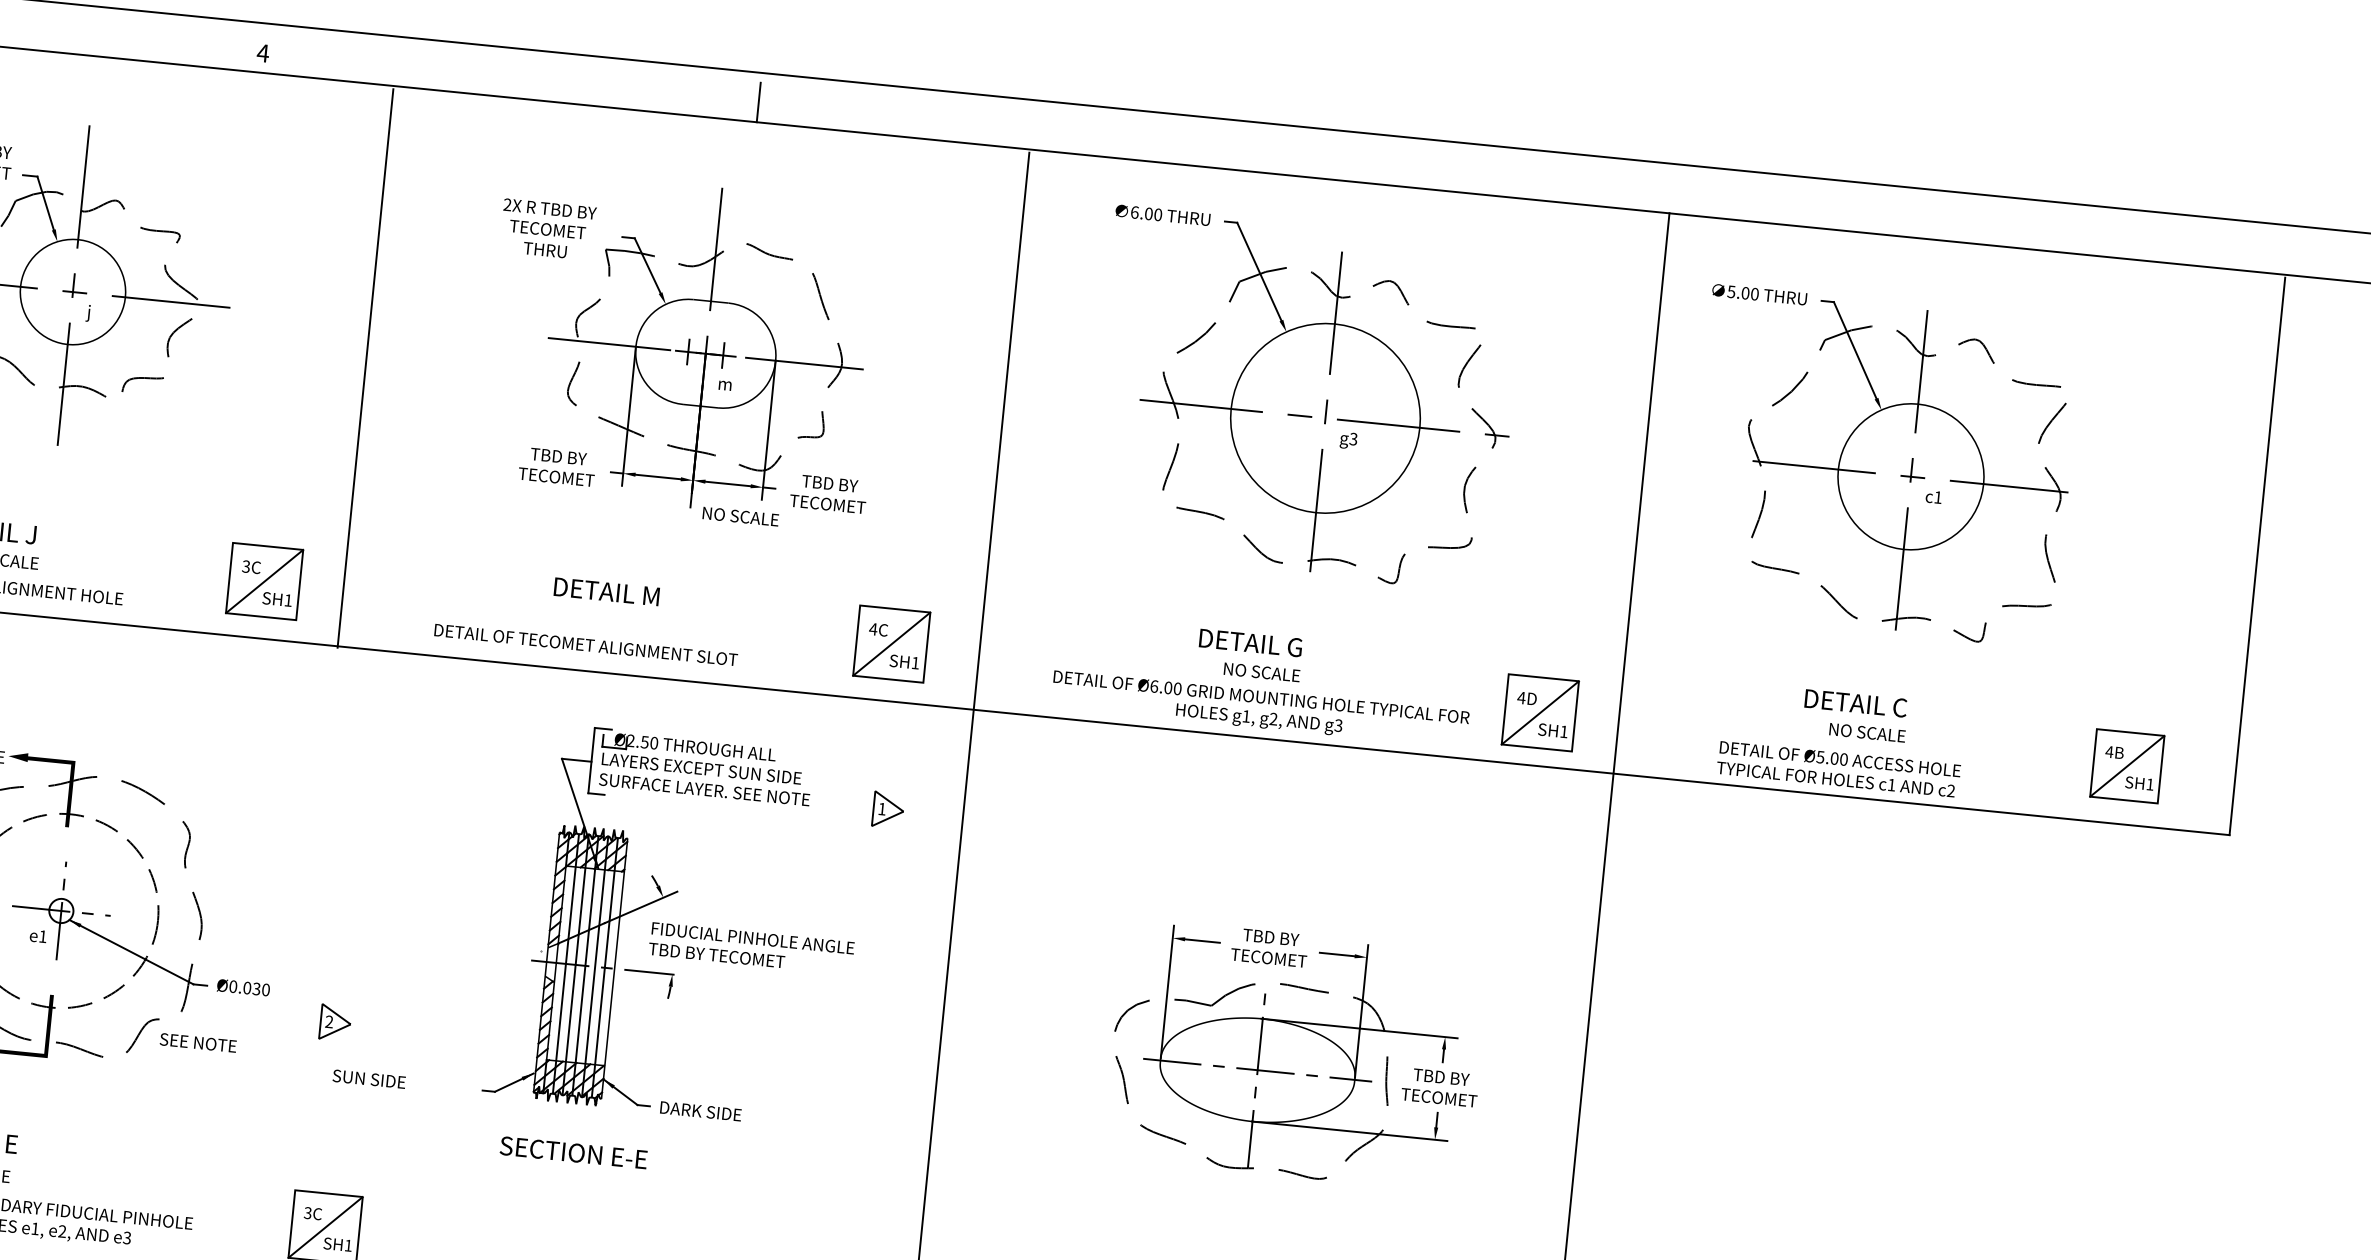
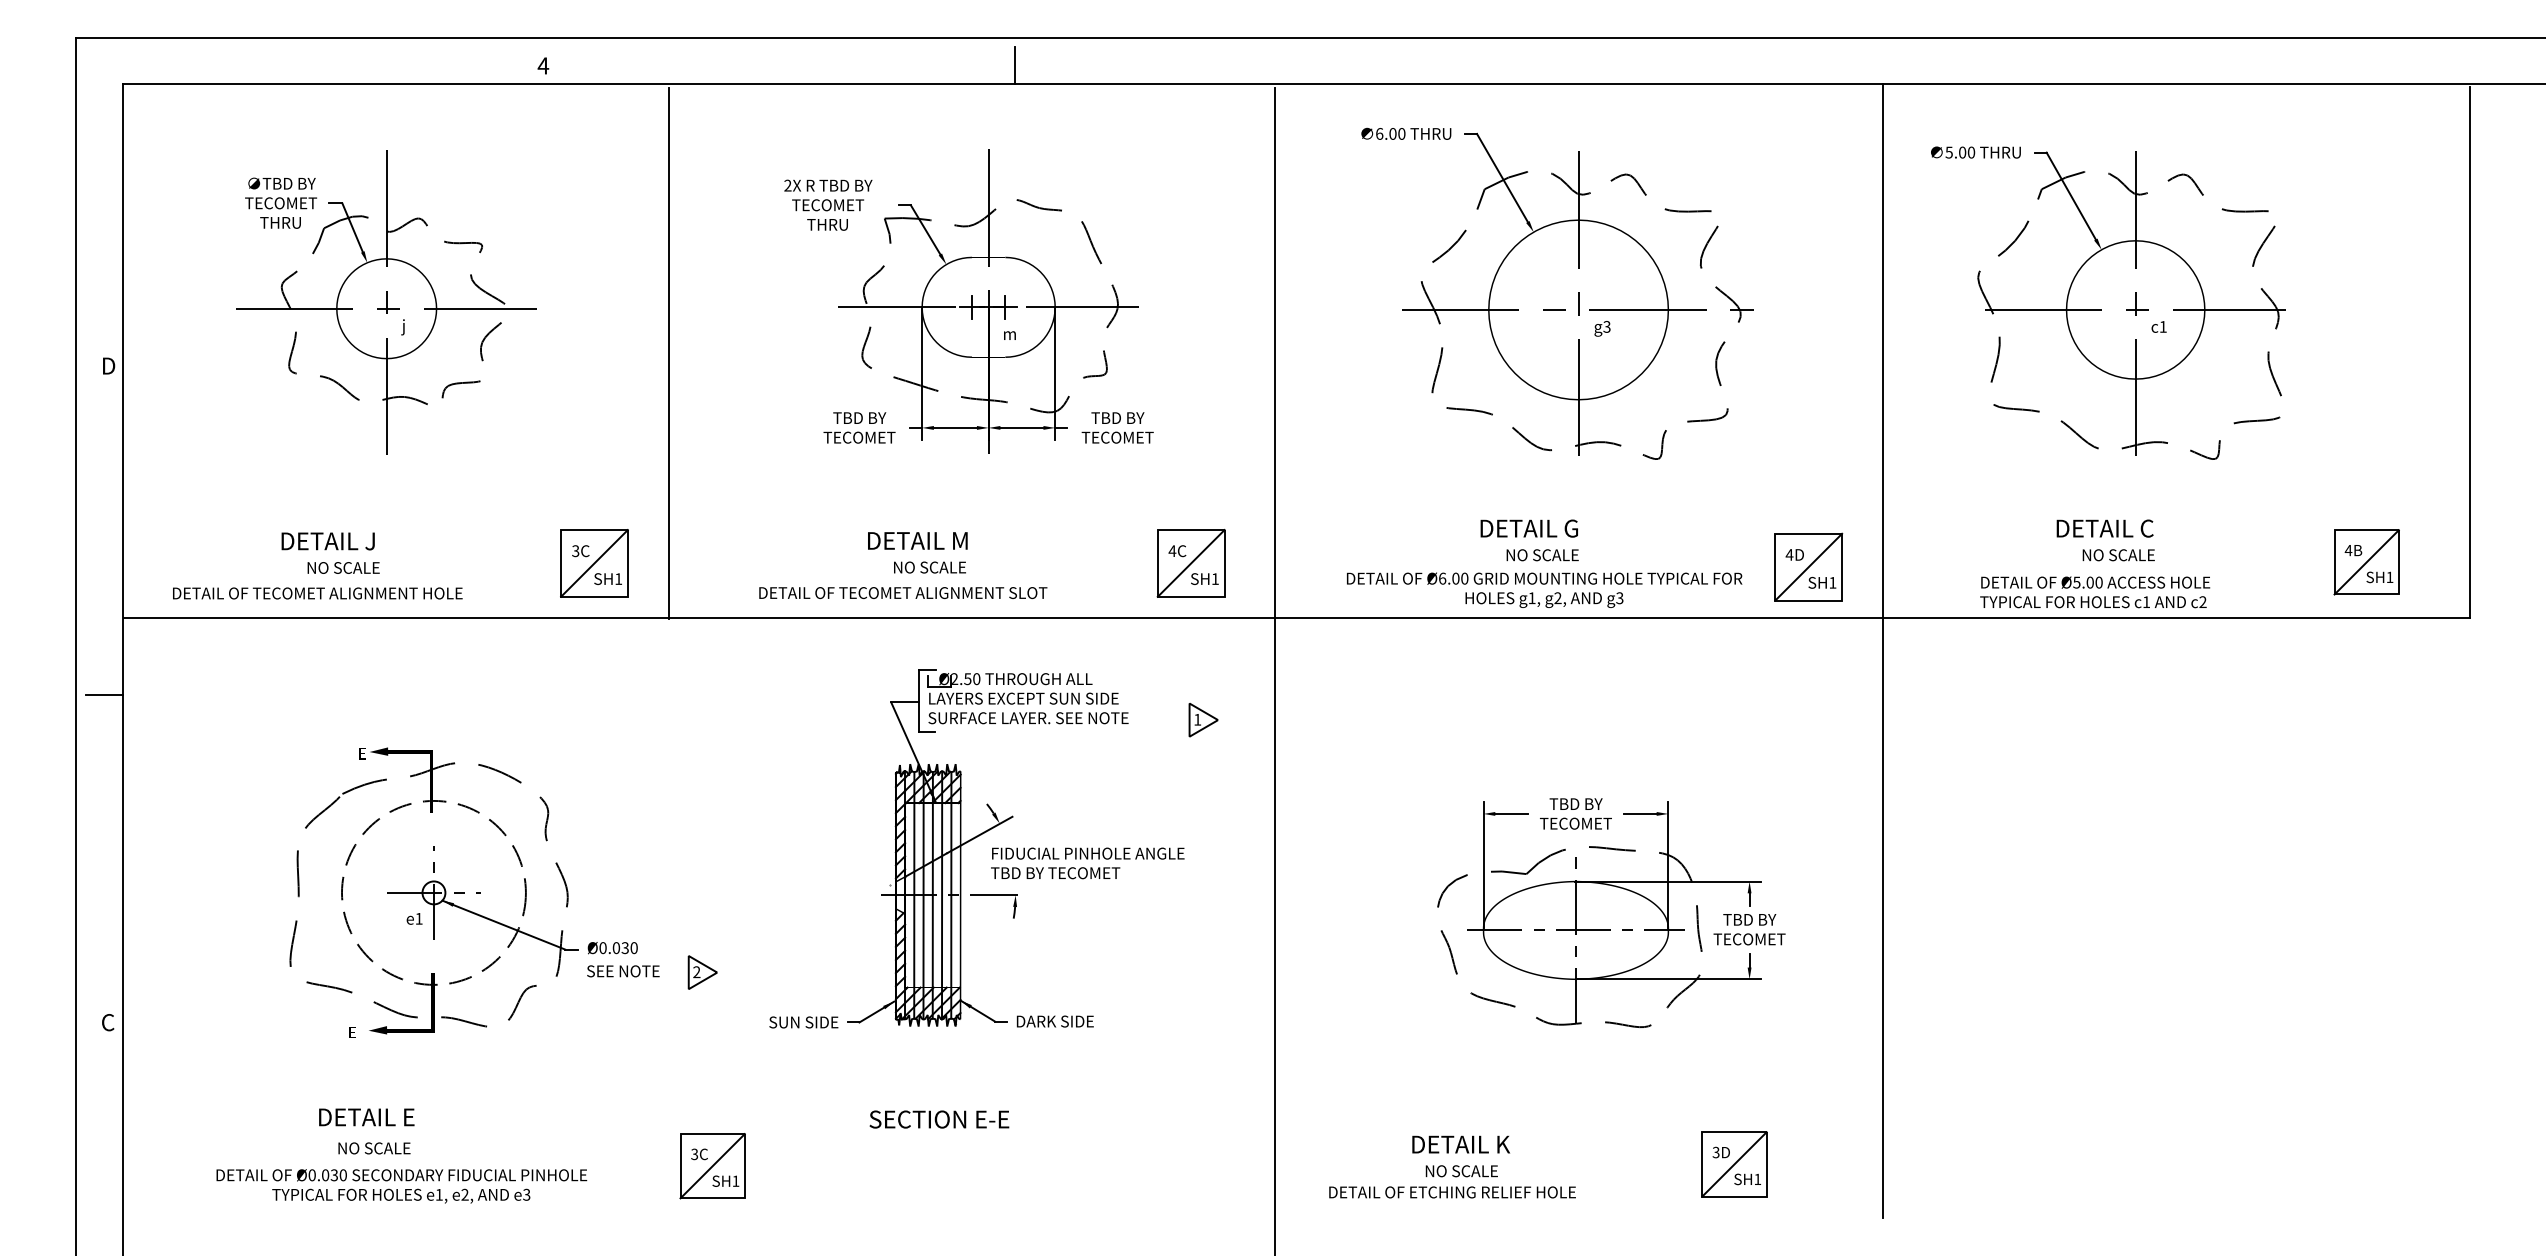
text: (740, 516) -> (929, 567), moved
text: (198, 1043) -> (623, 971), moved
text: (368, 1079) -> (803, 1022), moved
text: (573, 1152) -> (939, 1119), moved

